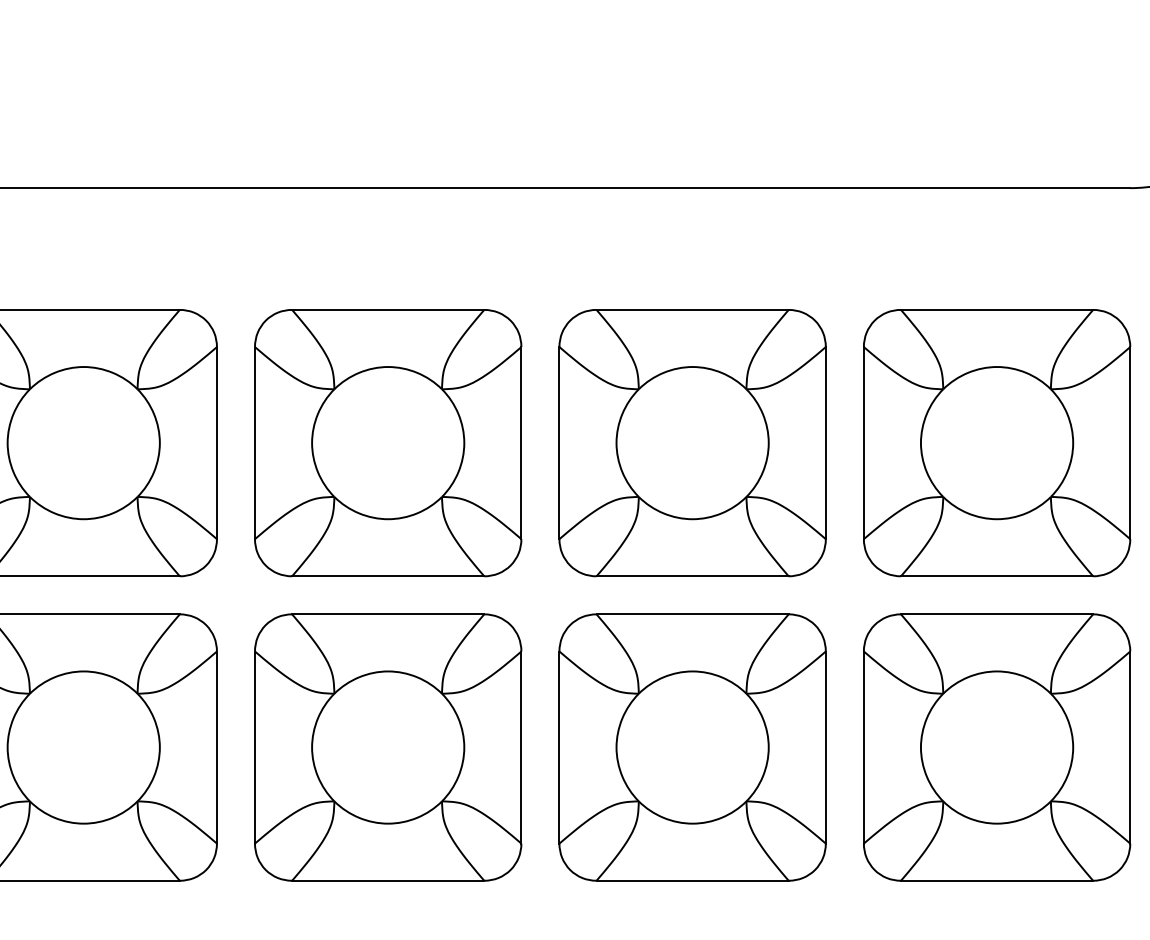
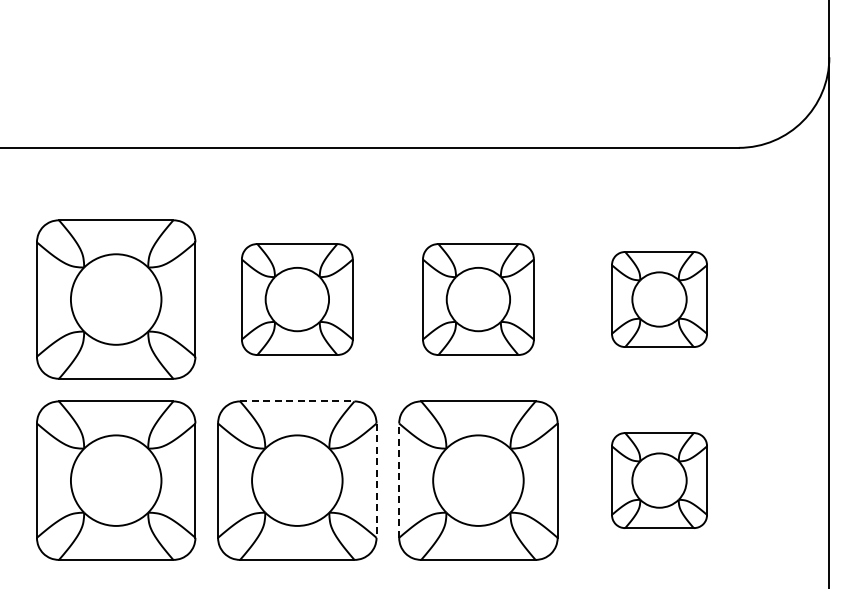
part: (388, 443) -> (297, 299), size x0.7
part: (692, 443) -> (478, 299), size x0.7
part: (996, 443) -> (659, 299), size x0.6
line: (388, 614) -> (297, 401), solid -> dashed
line: (559, 747) -> (399, 480), solid -> dashed
part: (996, 747) -> (659, 480), size x0.6
line: (521, 748) -> (376, 481), solid -> dashed

